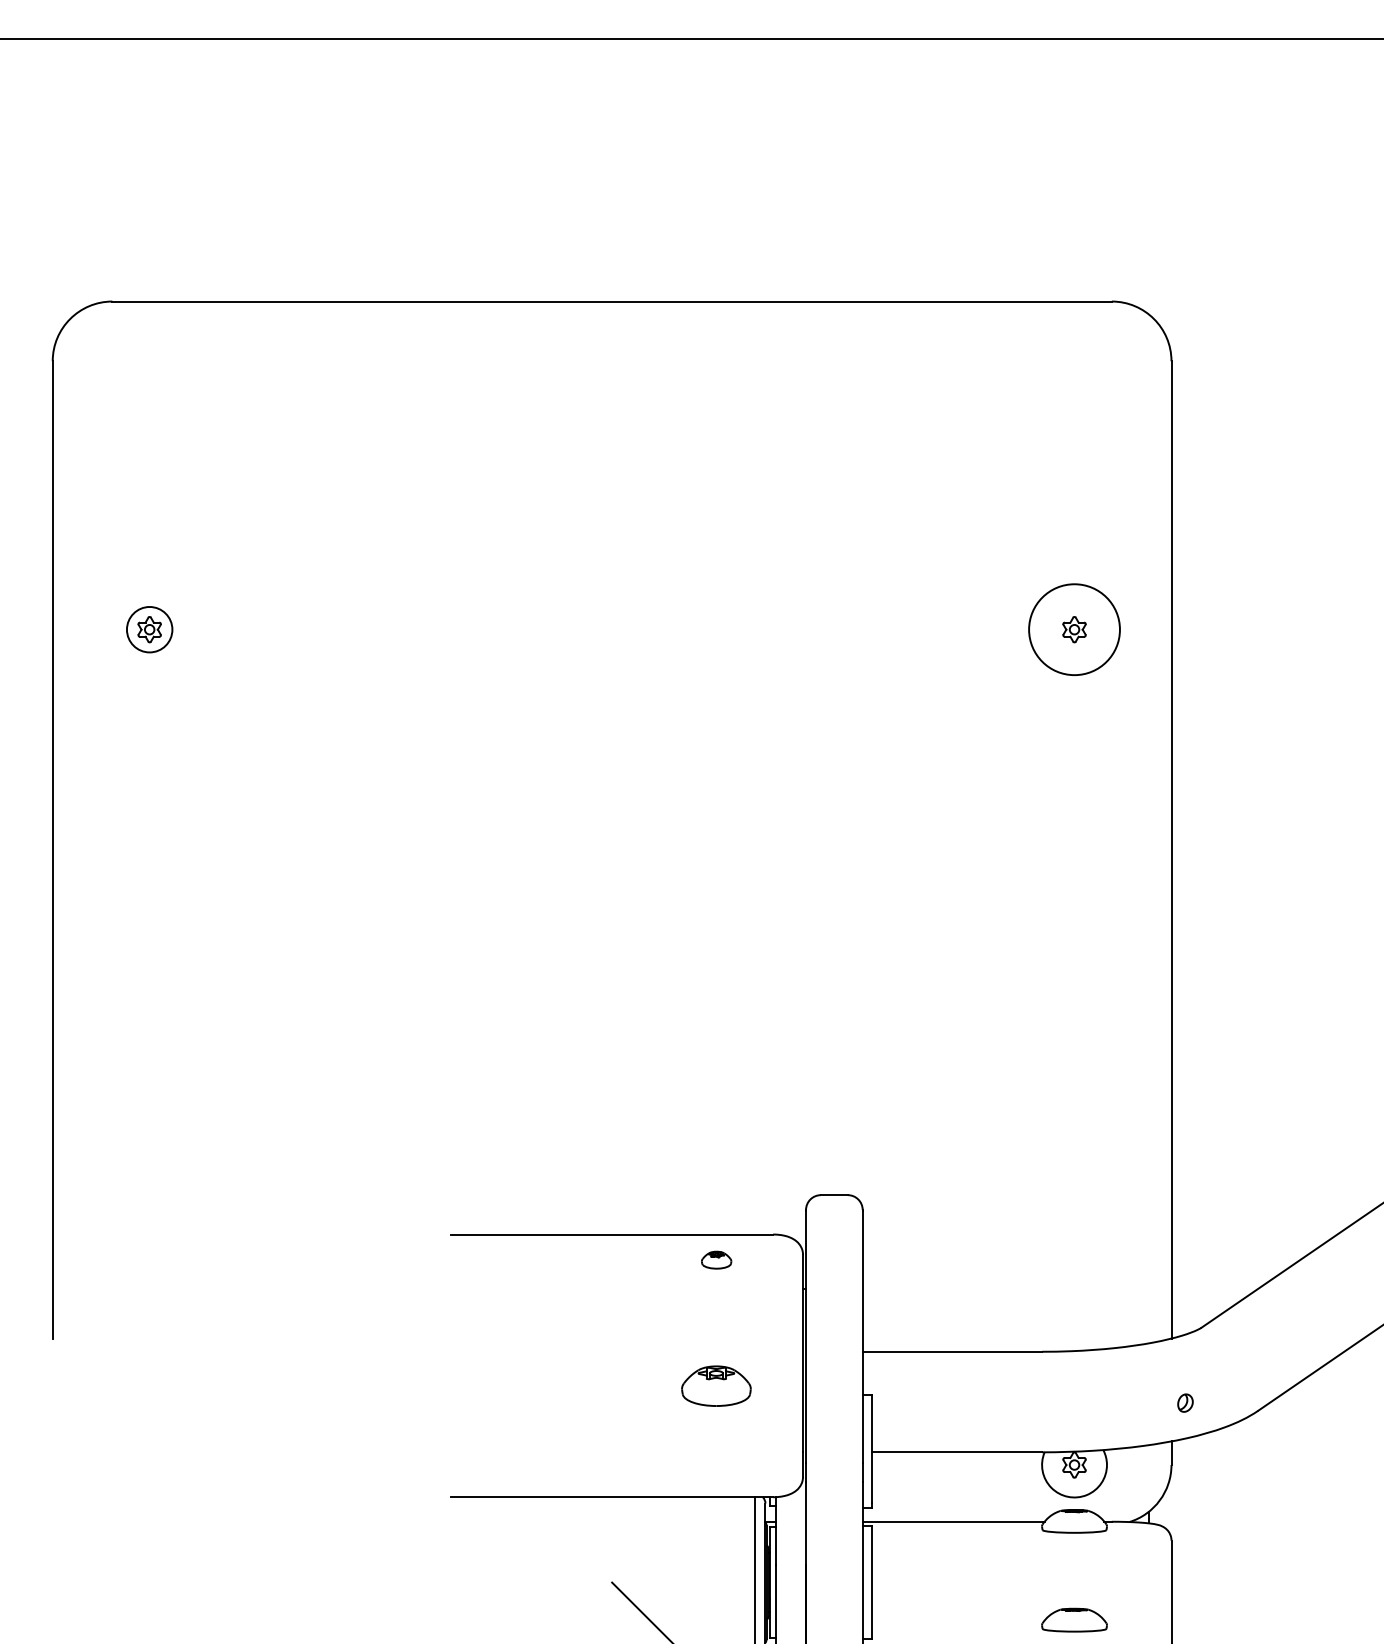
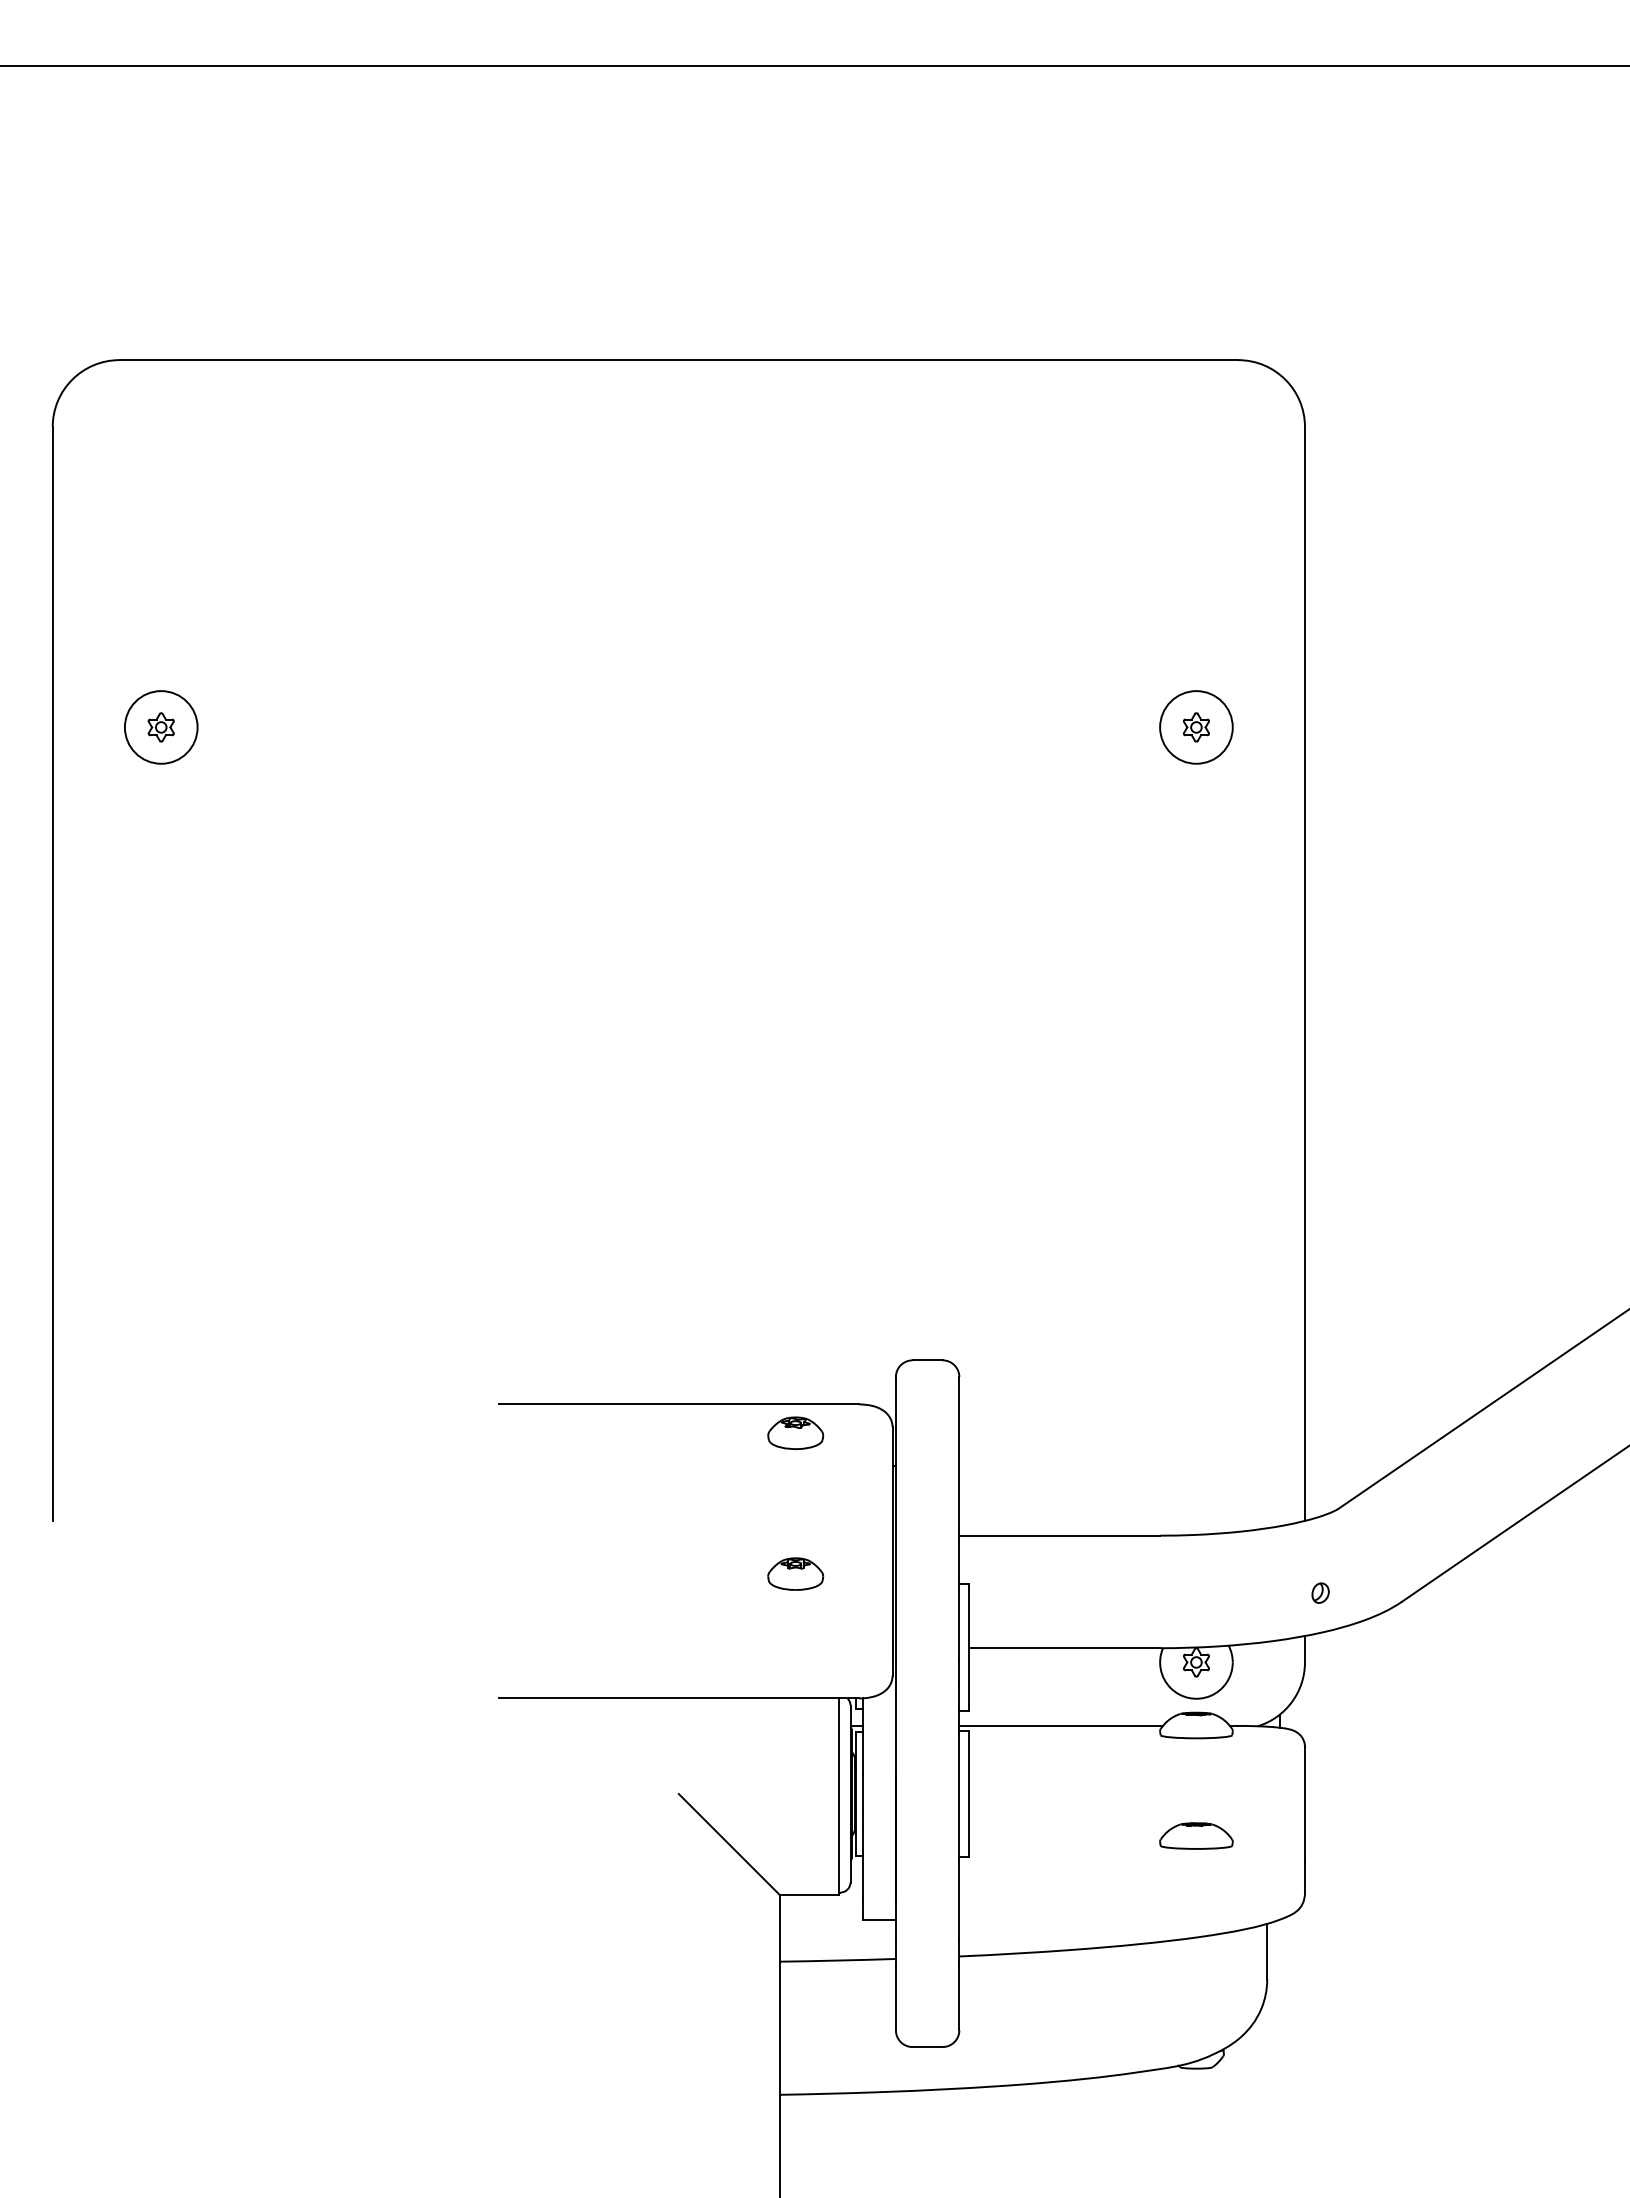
circle: (149, 629) -> (160, 727), size x1.43
circle: (1074, 629) -> (1196, 727), size x0.71
part: (716, 1259) -> (795, 1432), size x1.67
part: (716, 1385) -> (795, 1573), size x0.71

